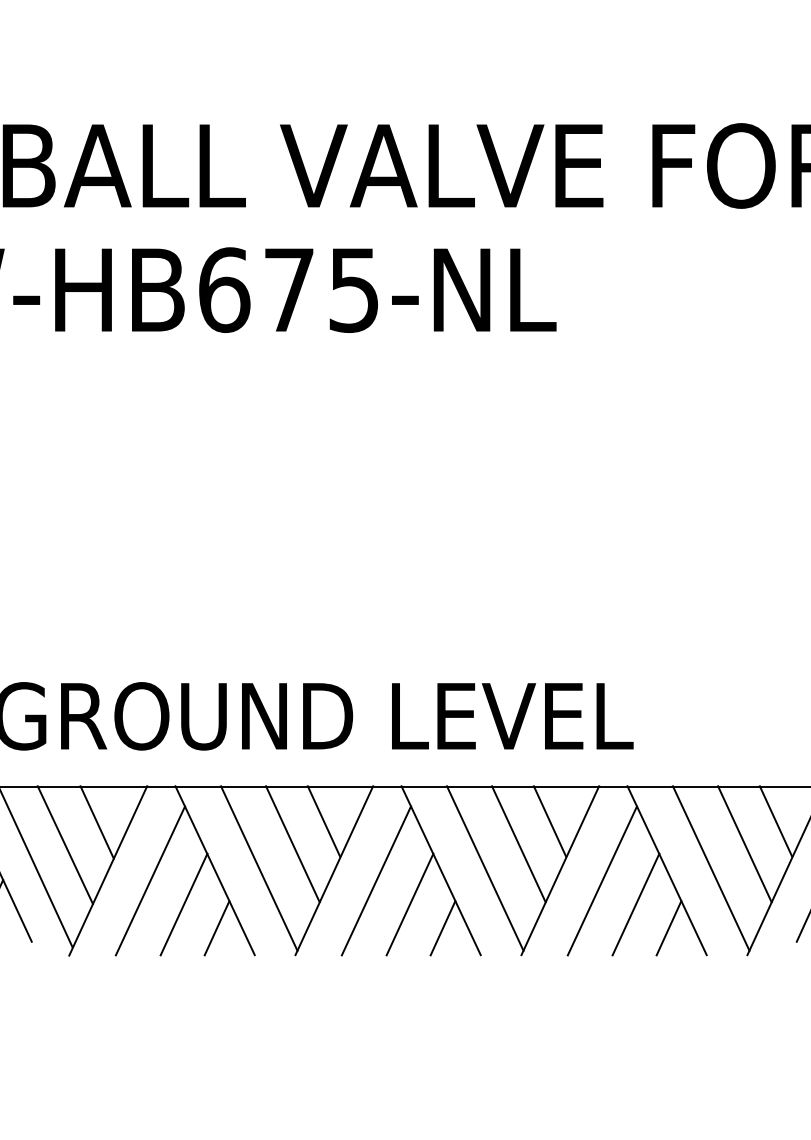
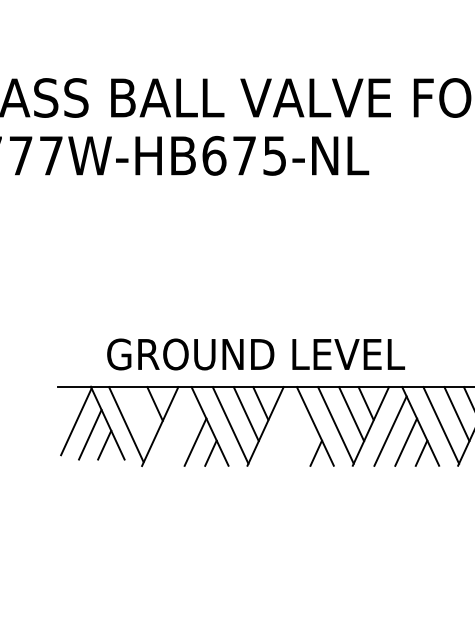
line: (65, 845) -> (140, 414), removed
line: (149, 879) -> (179, 430), removed
line: (377, 879) -> (285, 430), removed
line: (409, 903) -> (300, 441), removed

